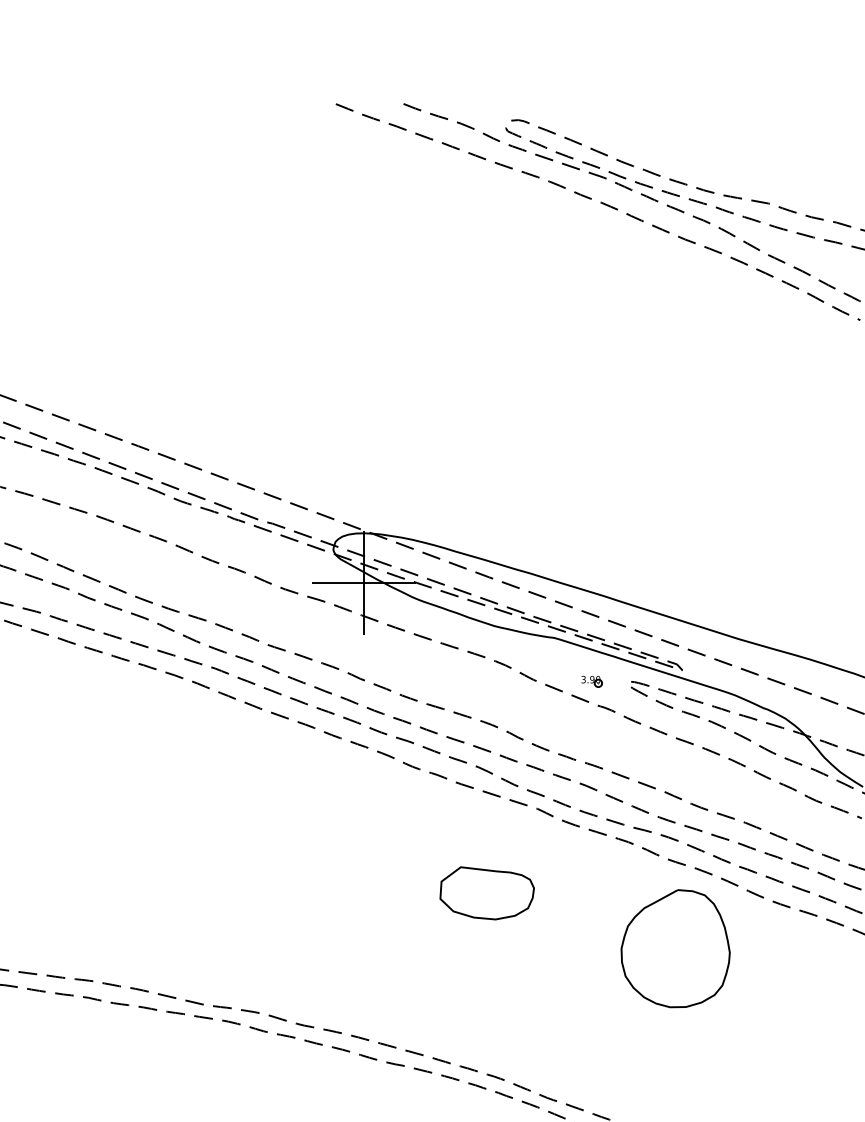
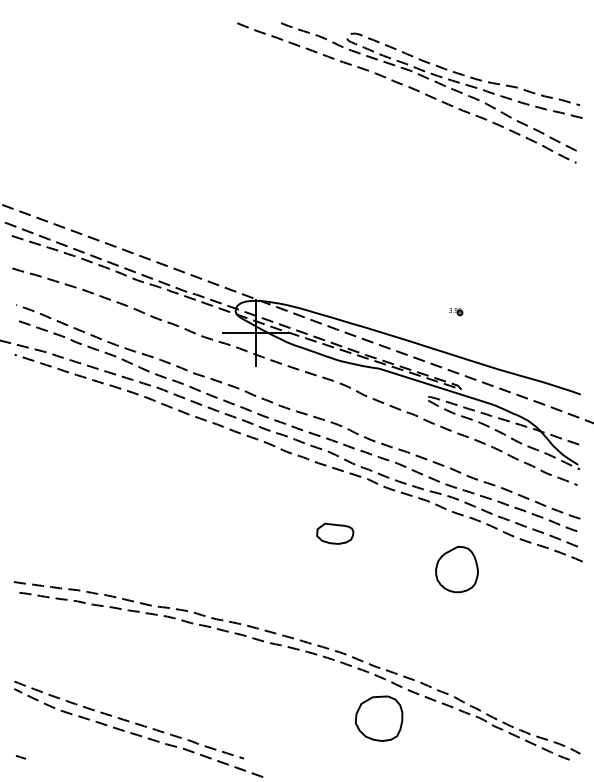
part: (592, 682) -> (456, 312), moved
part: (487, 892) -> (335, 533), size x0.6
part: (674, 948) -> (456, 569), size x0.6

